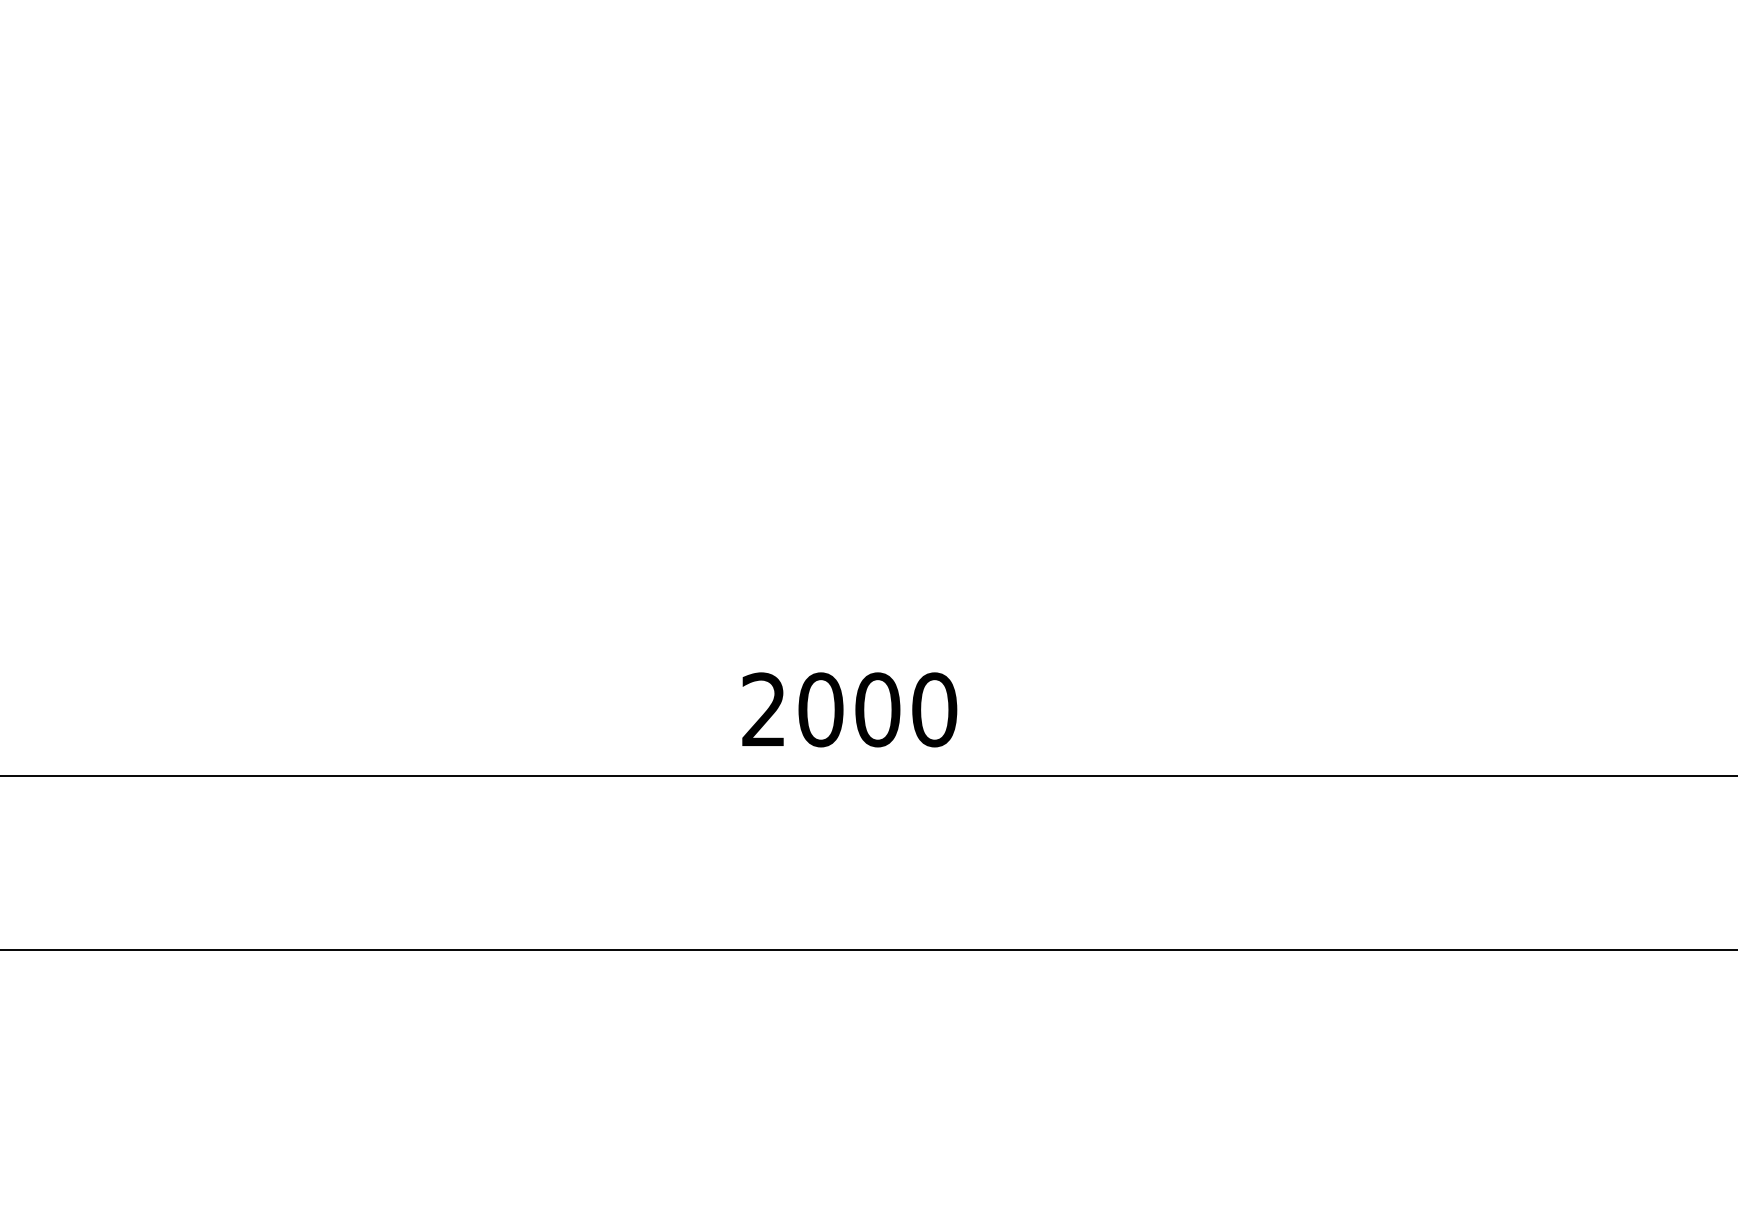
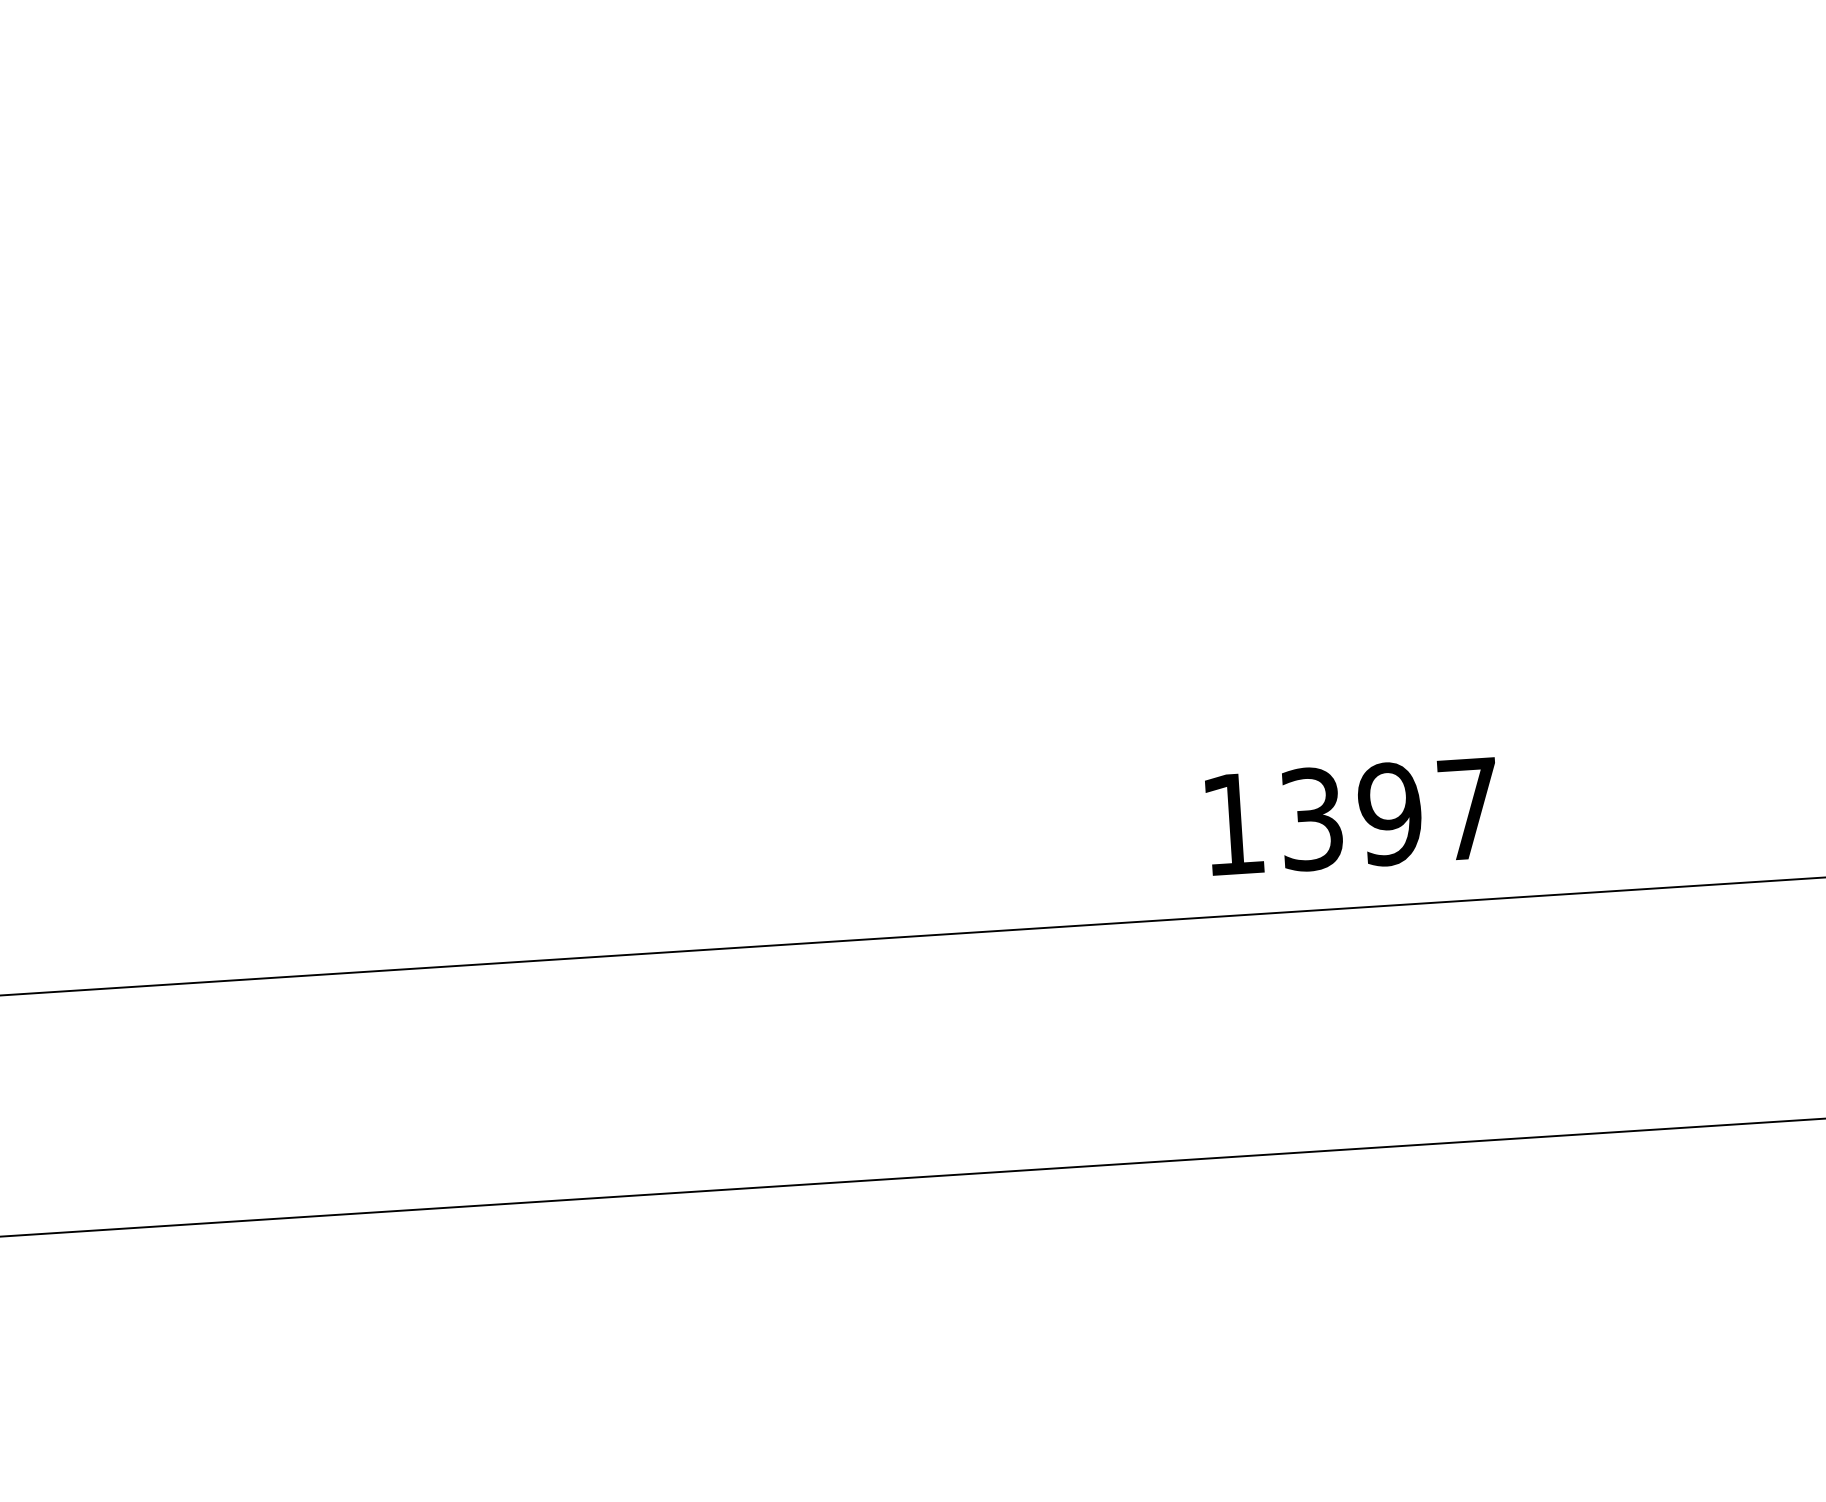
text: (849, 709) -> (1351, 816), 2000 -> 1397

